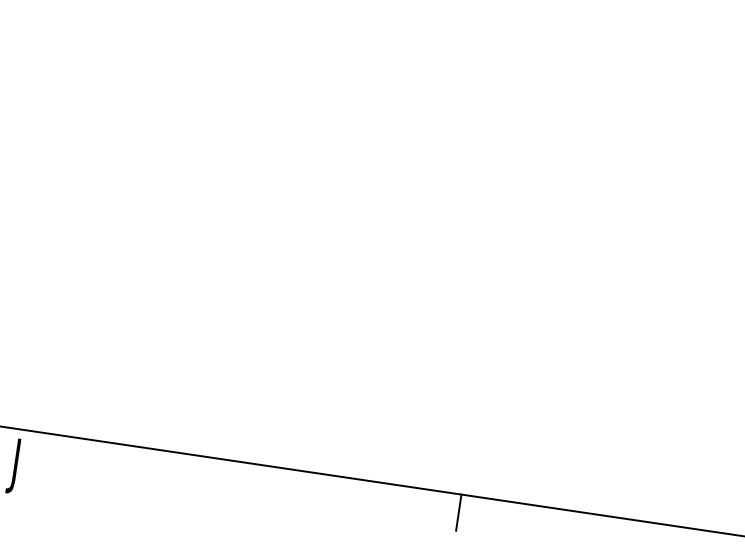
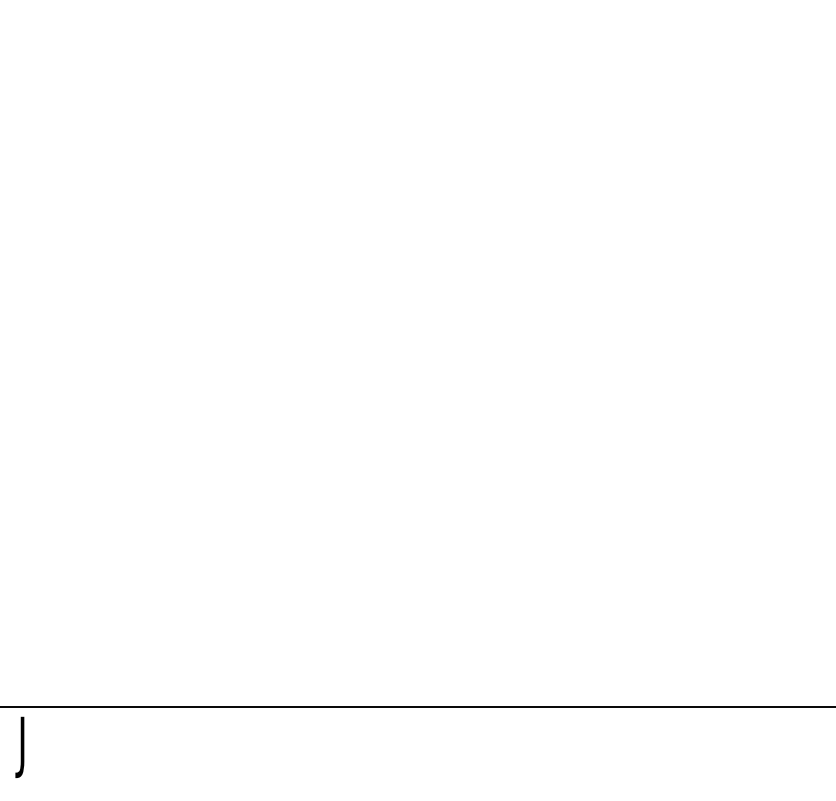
line: (458, 512) -> (510, 726), removed

